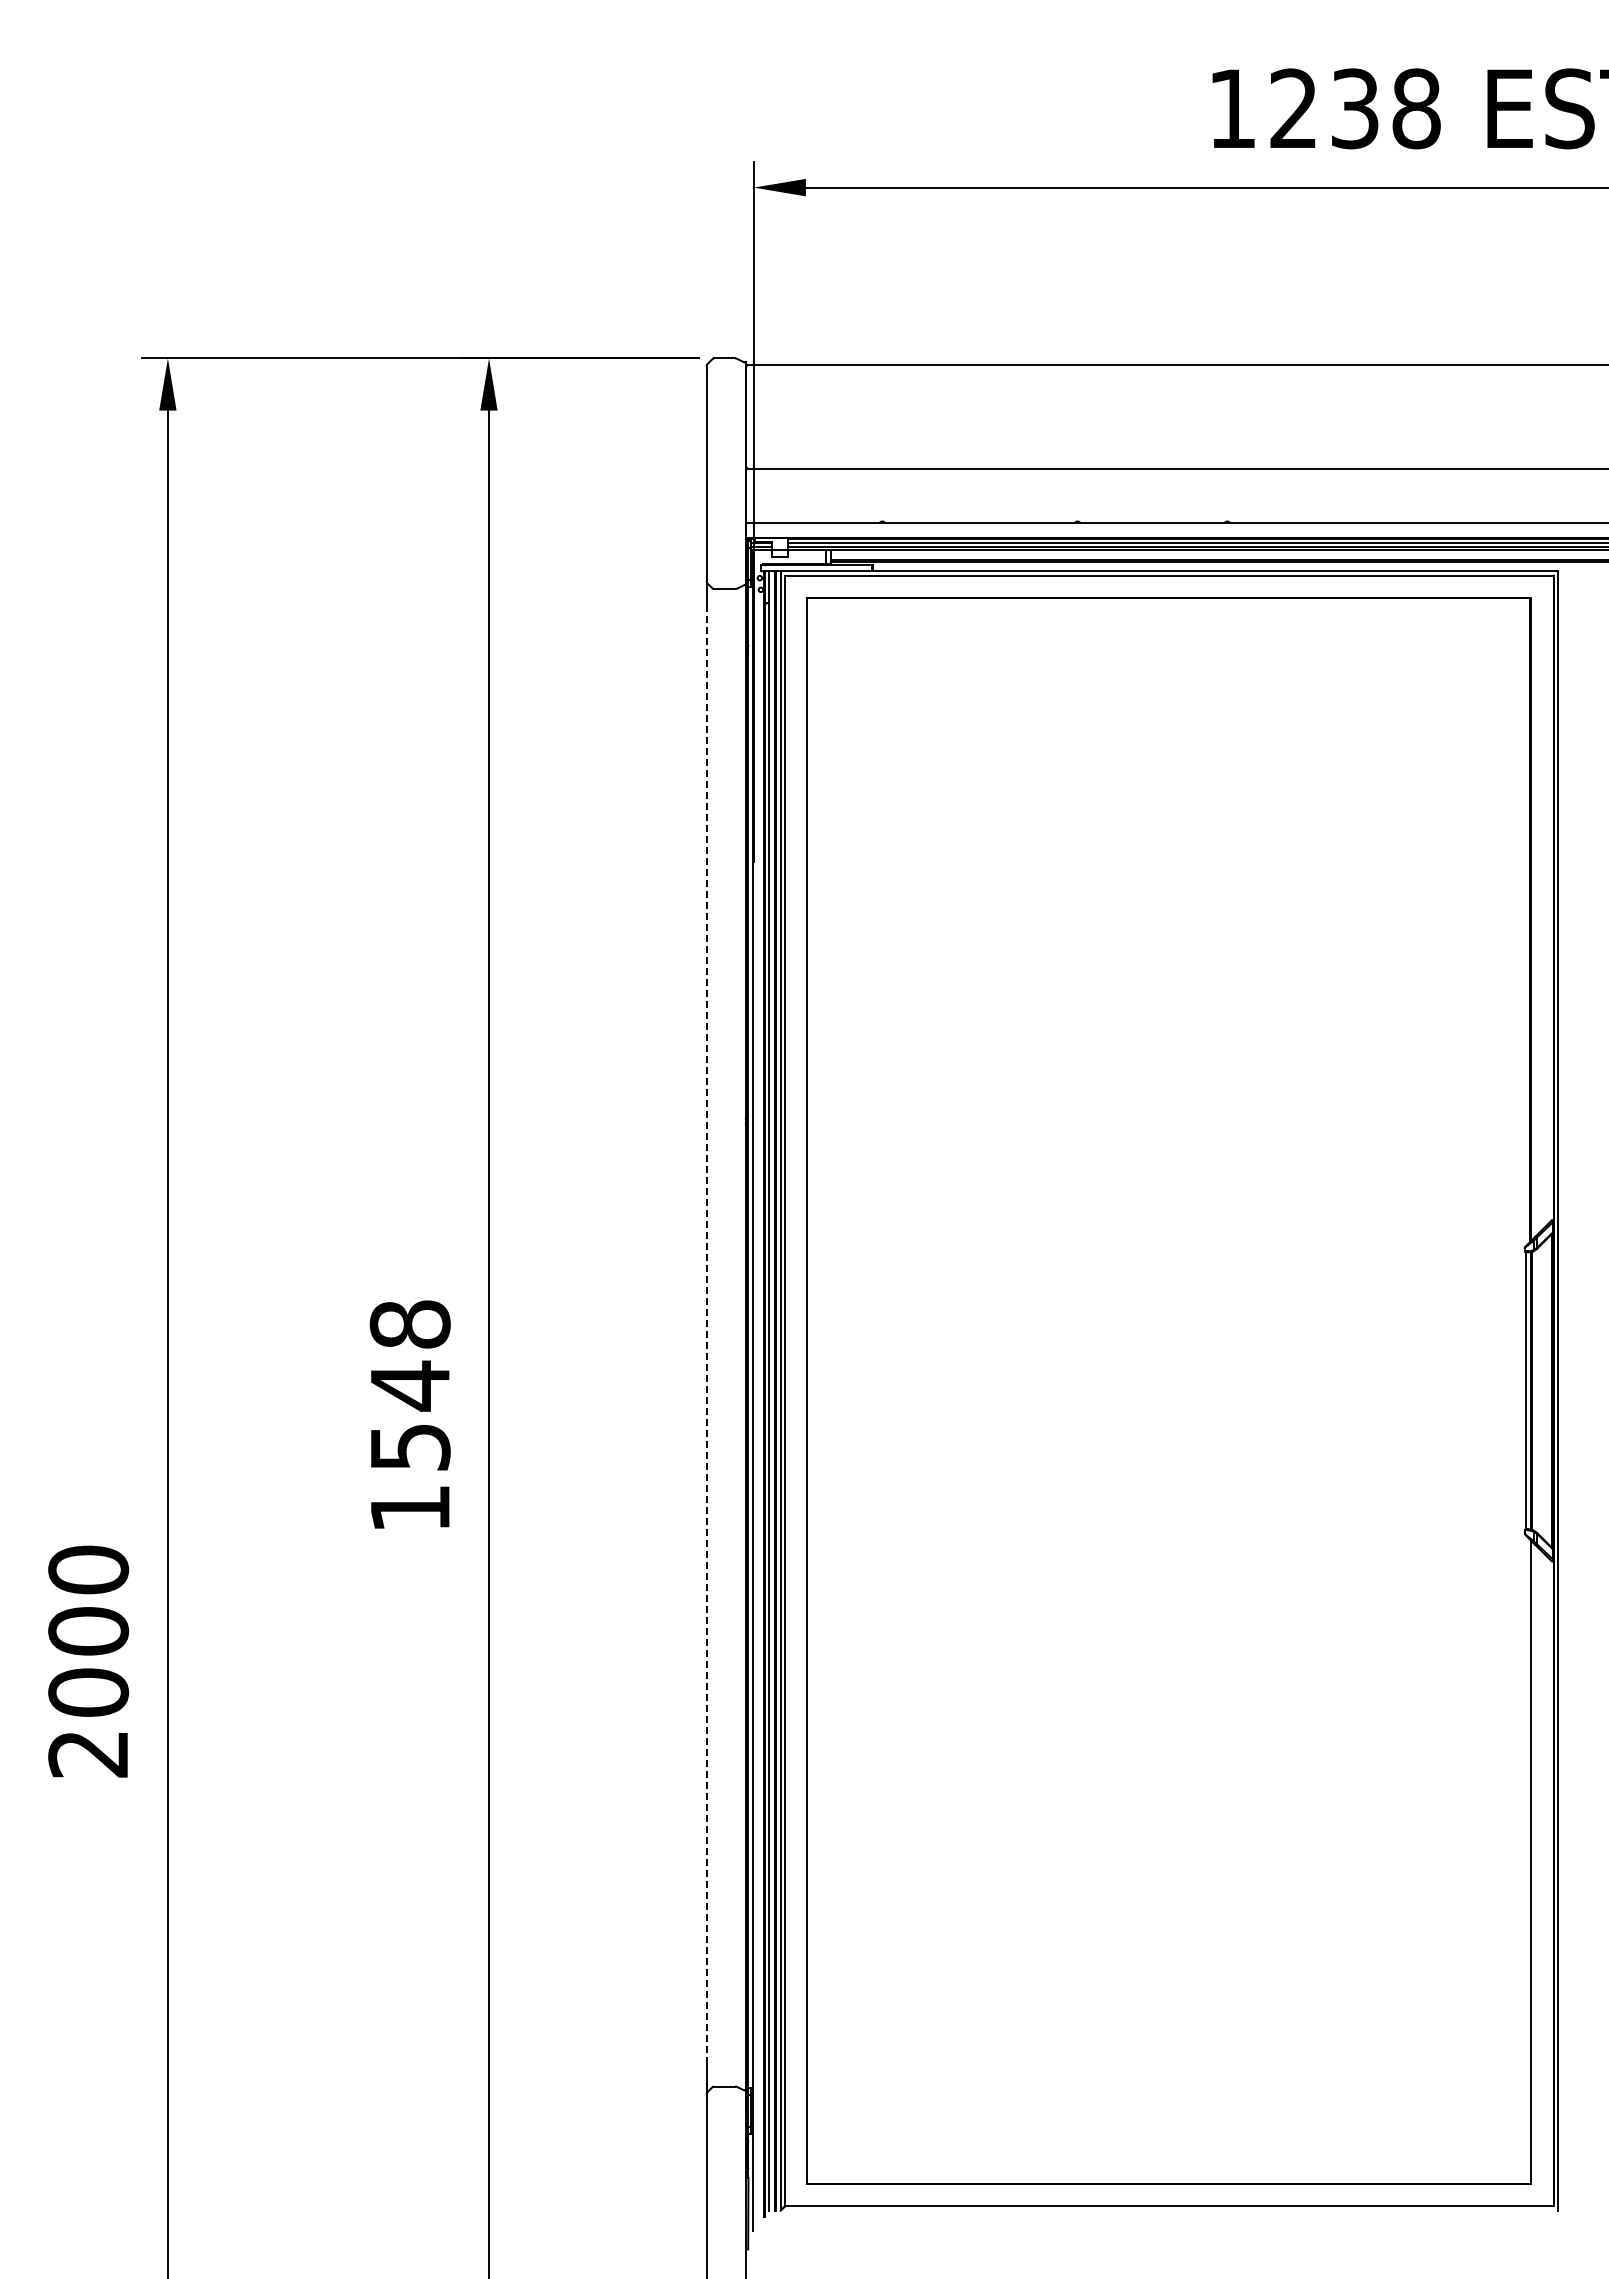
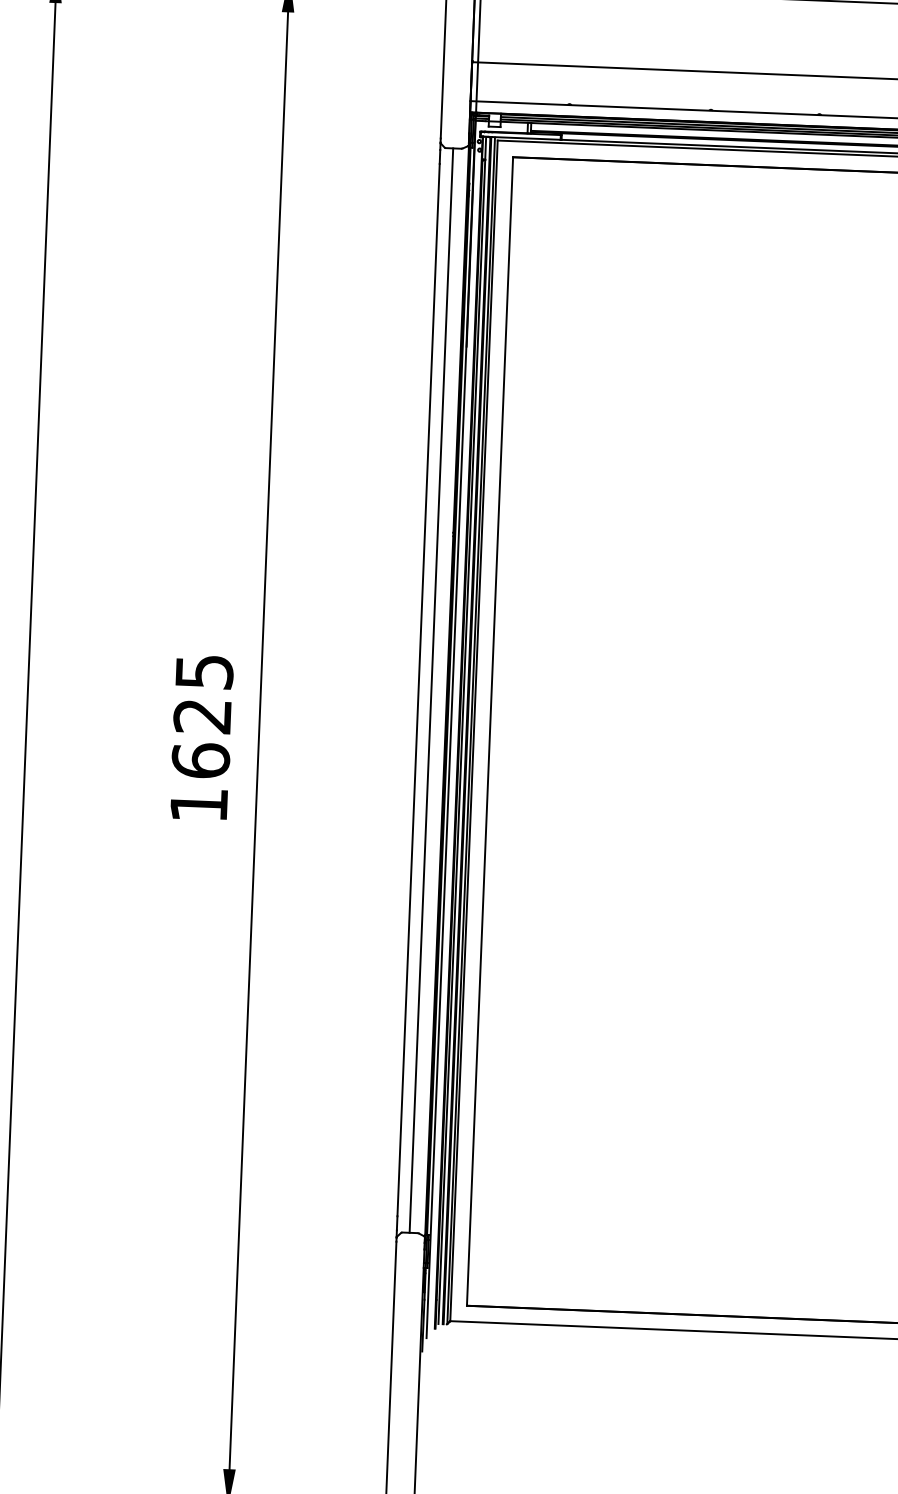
line: (706, 1337) -> (418, 689), dashed -> solid
line: (724, 1337) -> (431, 690), added
text: (409, 1385) -> (202, 716), 1548 -> 1625

